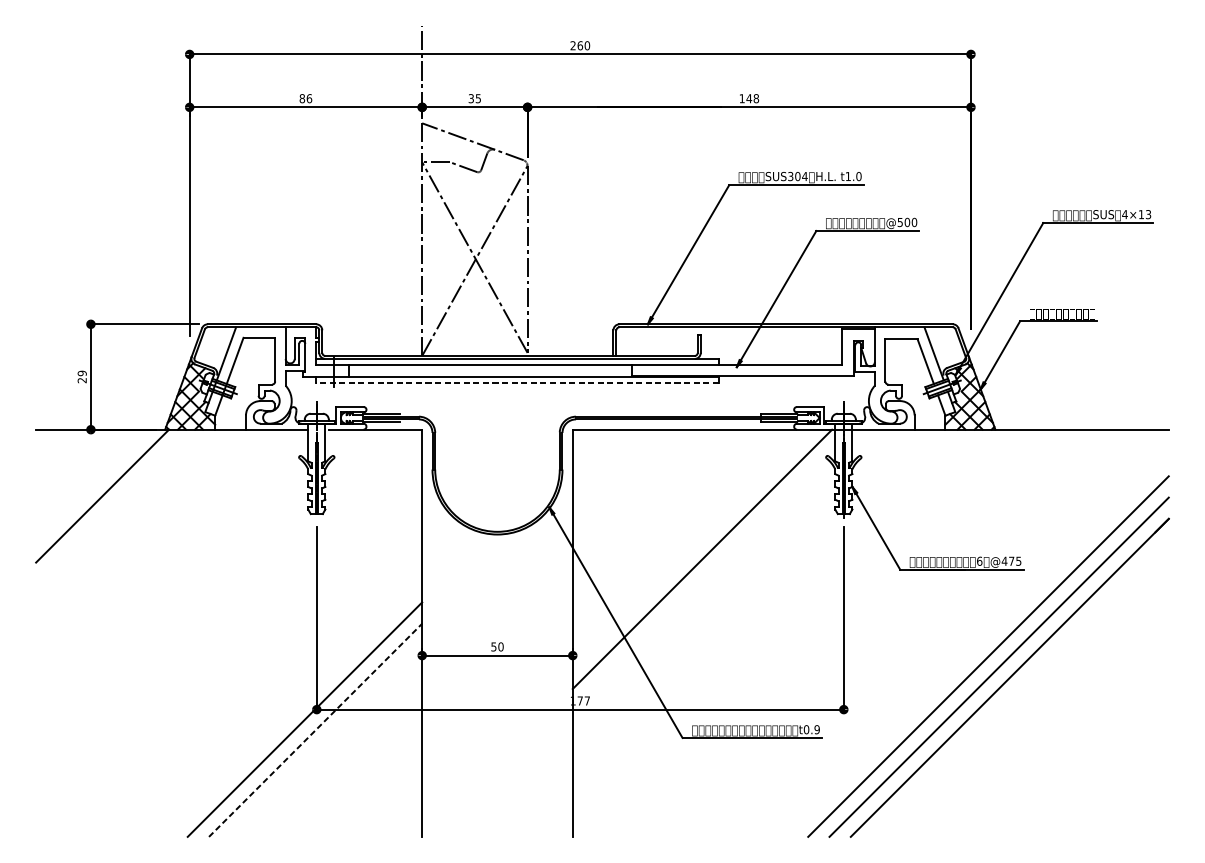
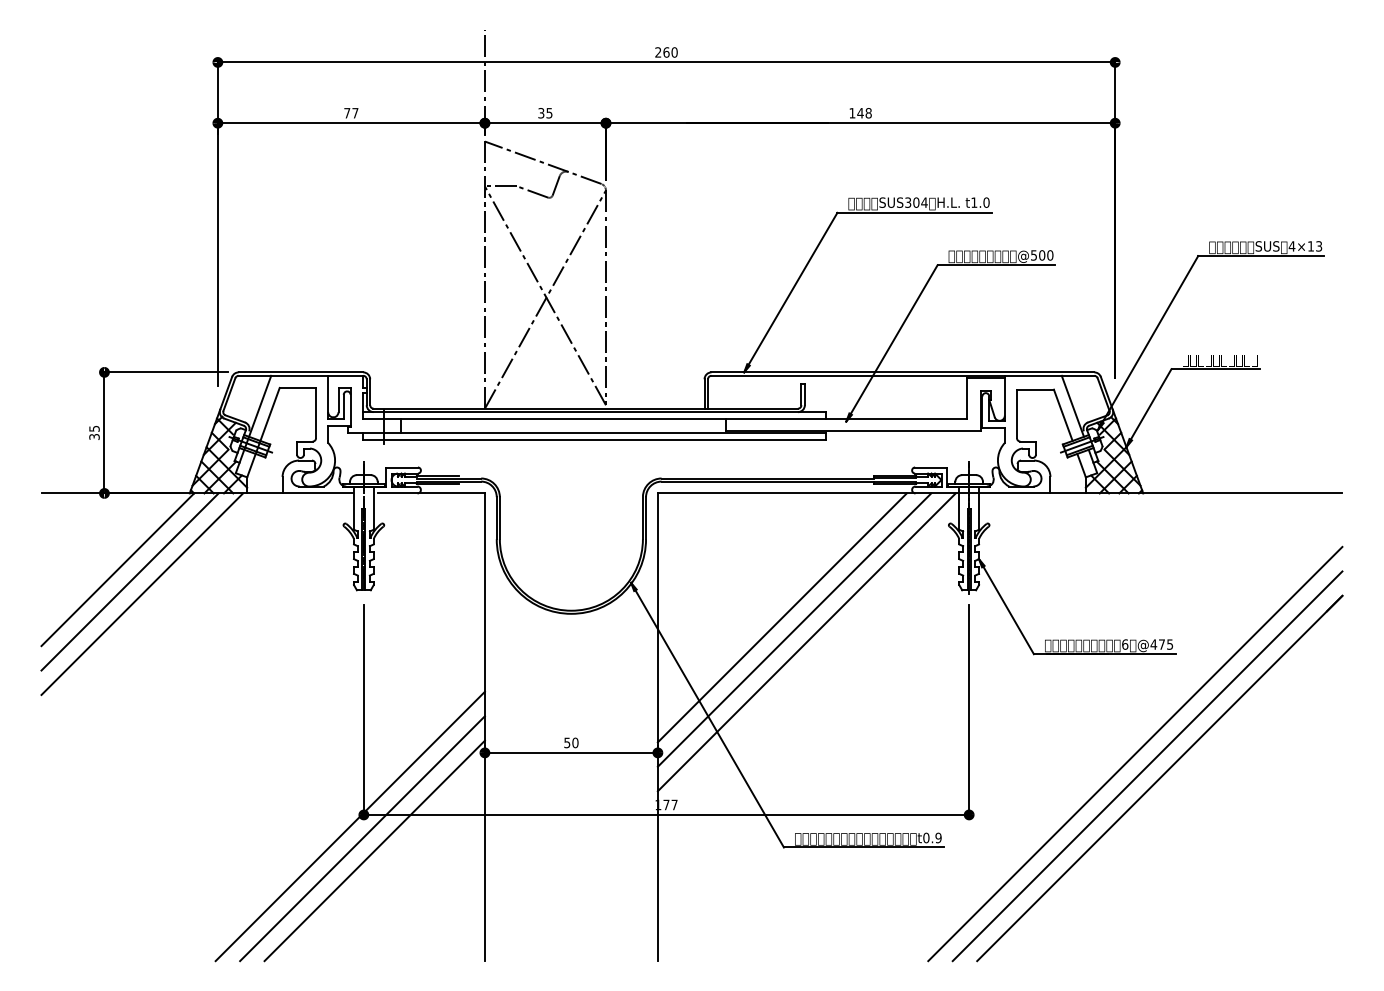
text: (306, 98) -> (351, 113), 86 -> 77
text: (82, 376) -> (94, 432), 29 -> 35
line: (516, 382) -> (593, 439), dashed -> solid
line: (112, 506) -> (129, 581), added
line: (124, 516) -> (142, 593), added
line: (680, 537) -> (781, 617), added
line: (691, 548) -> (794, 629), added
line: (315, 730) -> (362, 838), dashed -> solid
line: (326, 740) -> (374, 850), added

